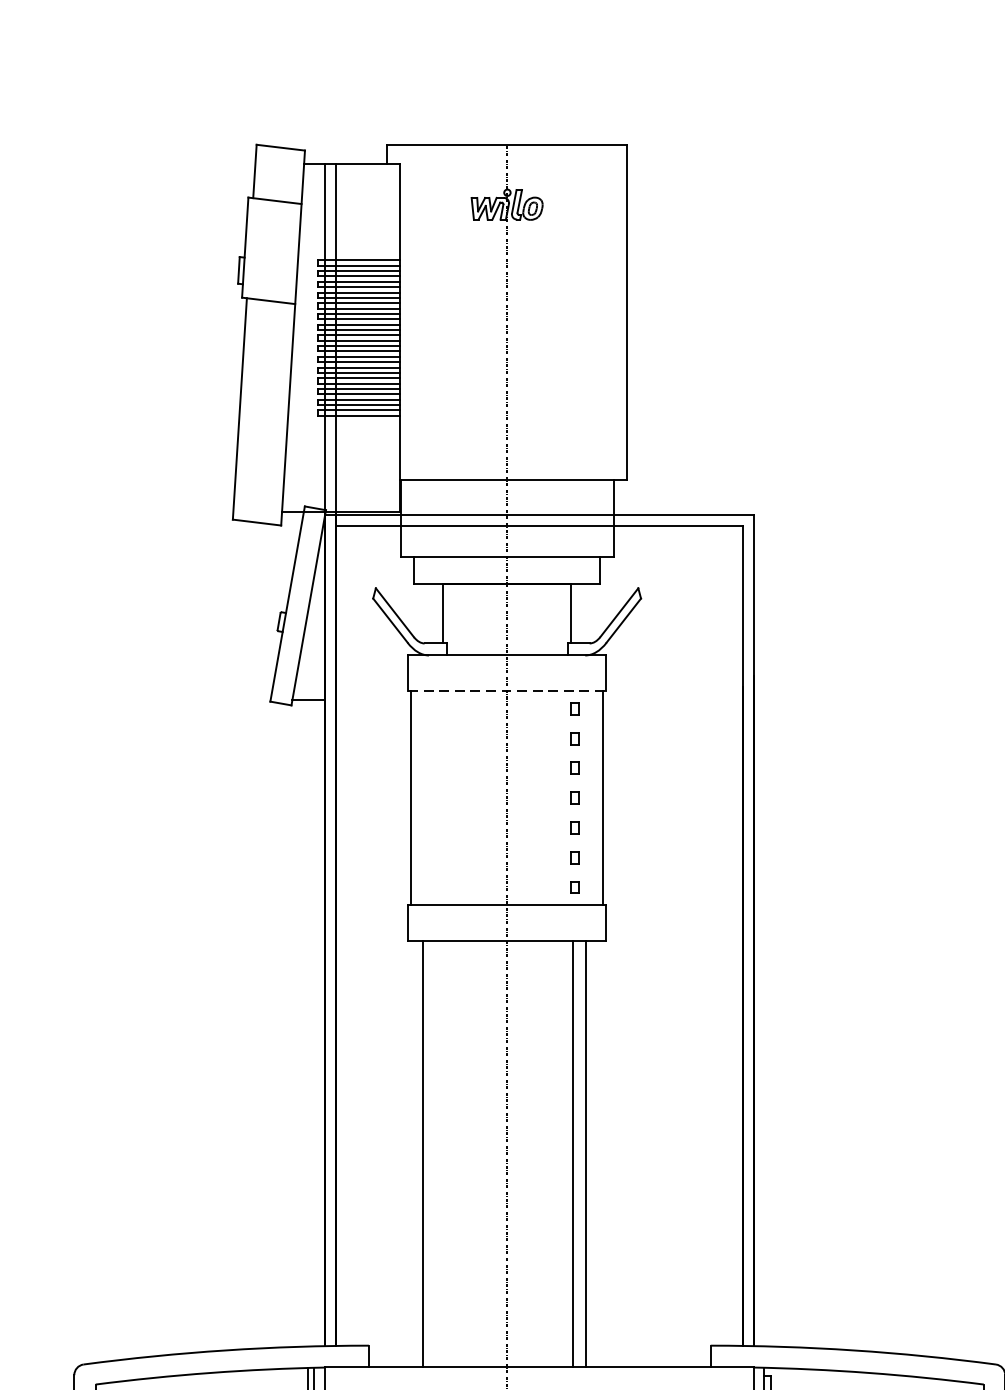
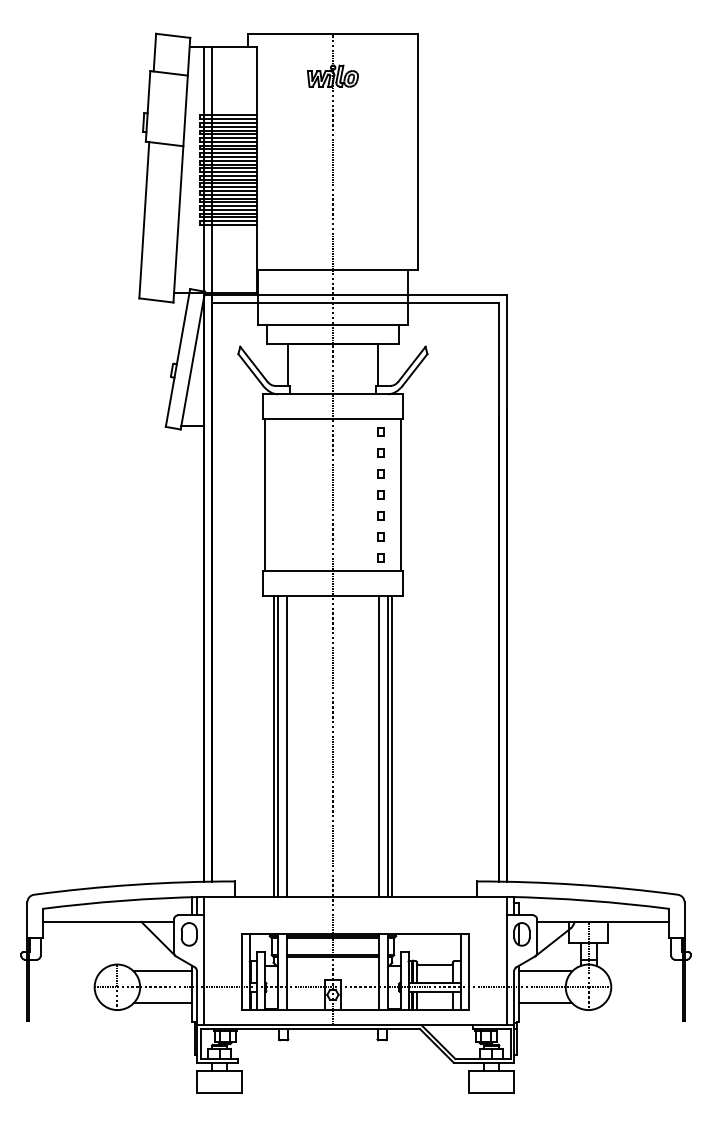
line: (506, 691) -> (332, 419), dashed -> solid
line: (428, 1153) -> (277, 745), added
line: (441, 1153) -> (286, 745), added
line: (591, 1153) -> (392, 745), added

